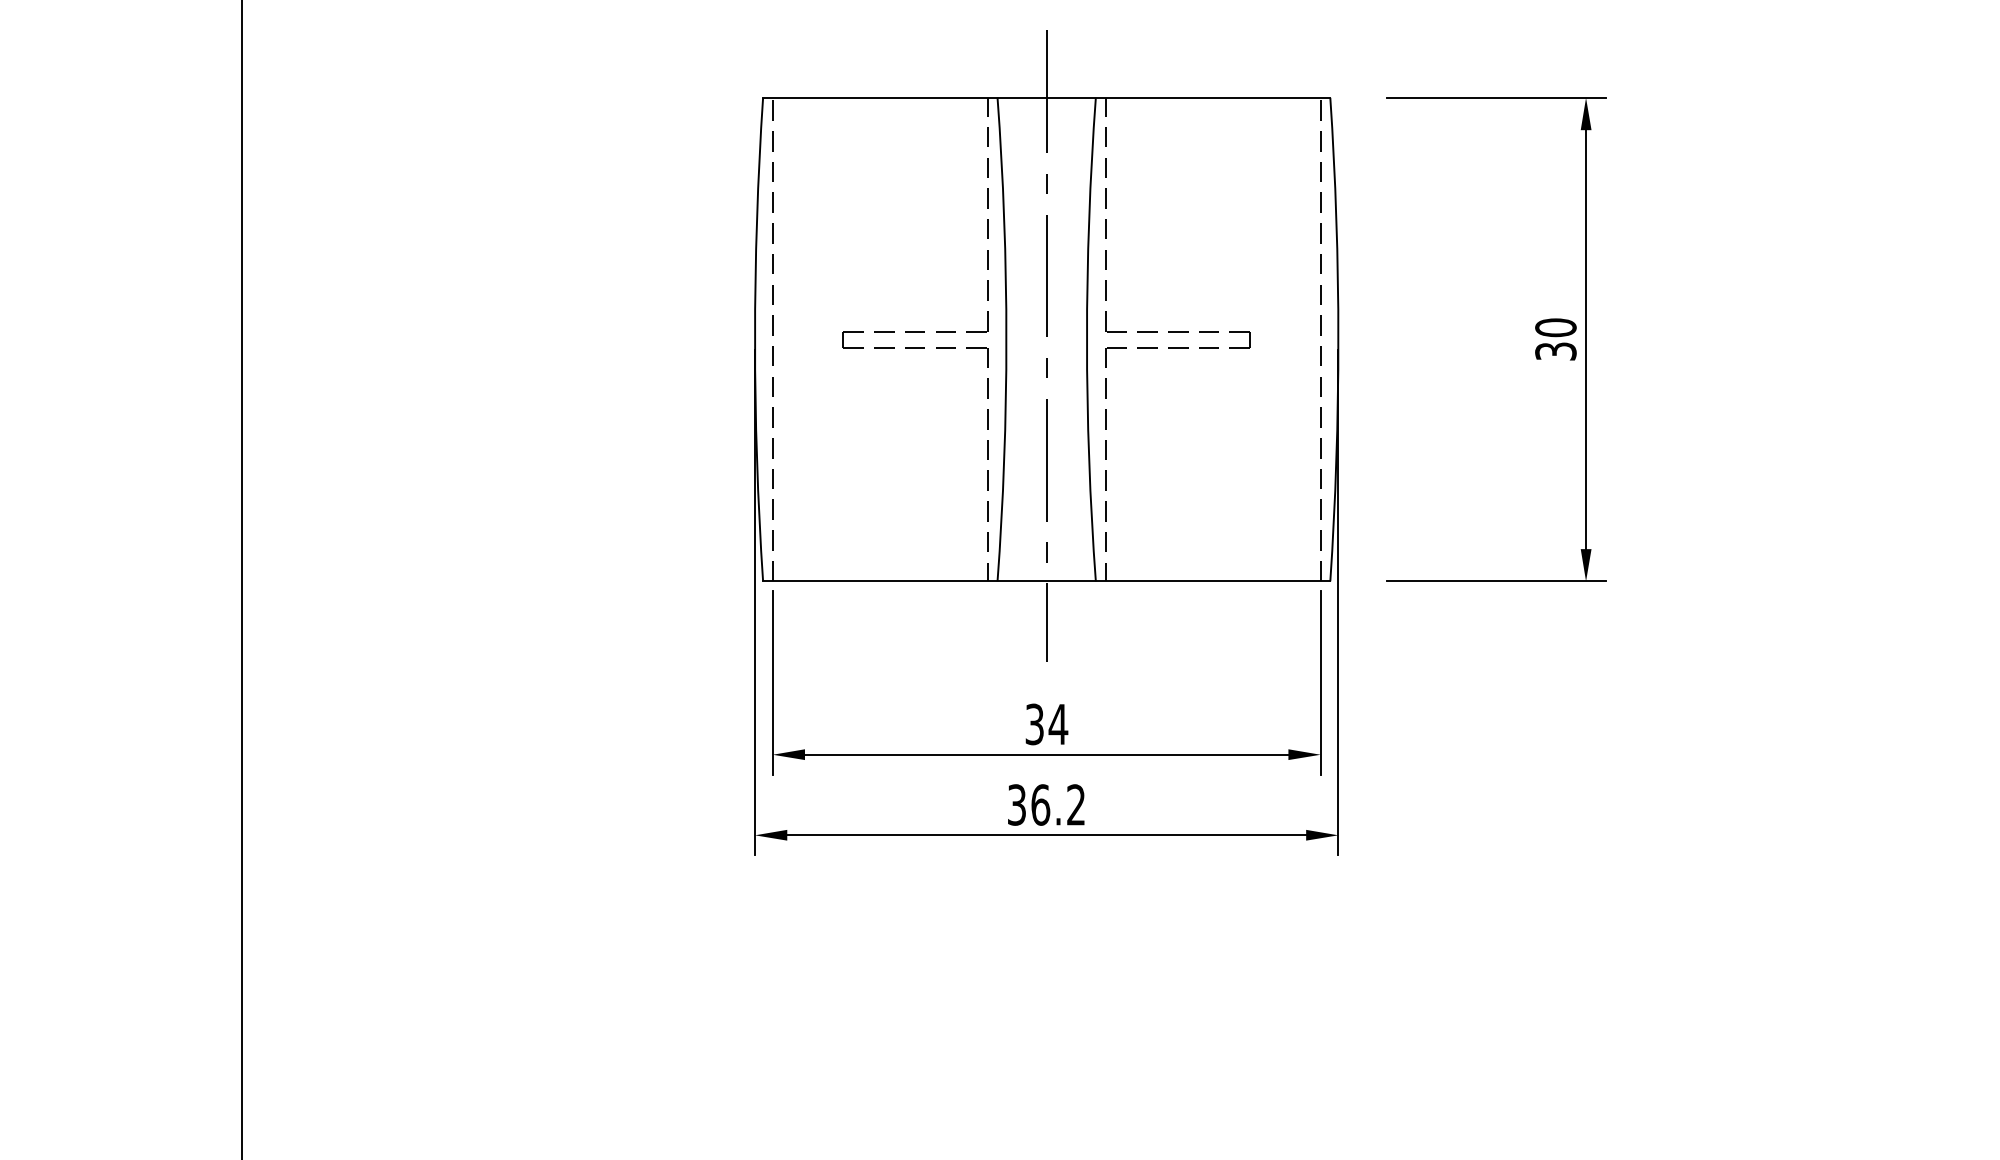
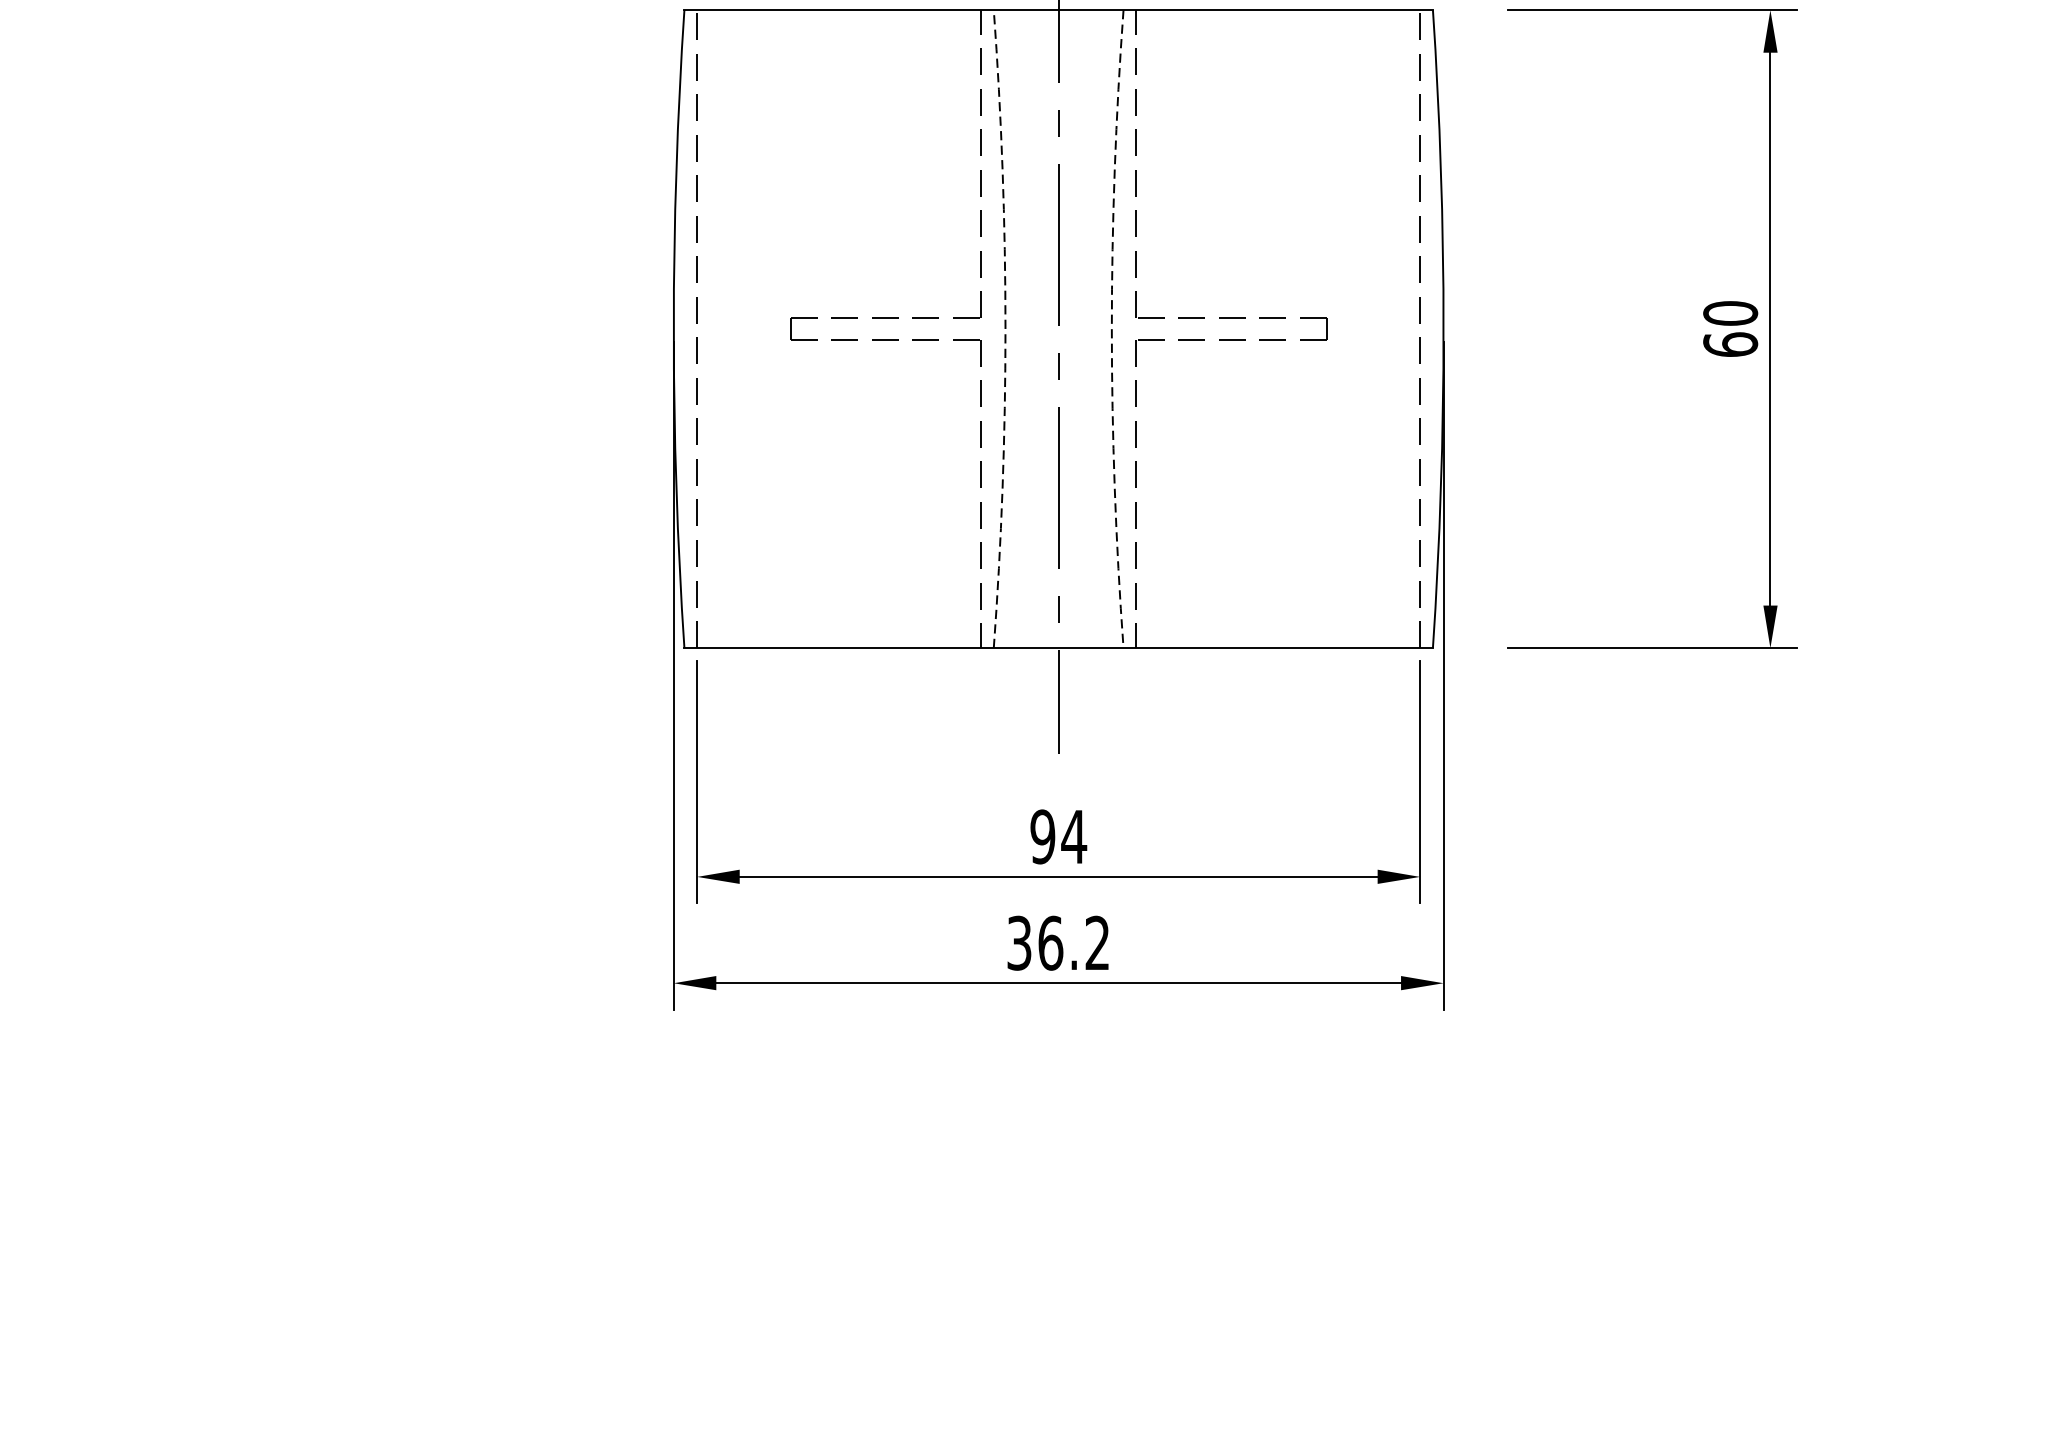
arc: (1006, 339) -> (1005, 328), solid -> dashed
arc: (1086, 339) -> (1111, 328), solid -> dashed
text: (1555, 351) -> (1730, 344), 30 -> 60
text: (1034, 724) -> (1042, 836), 34 -> 94

